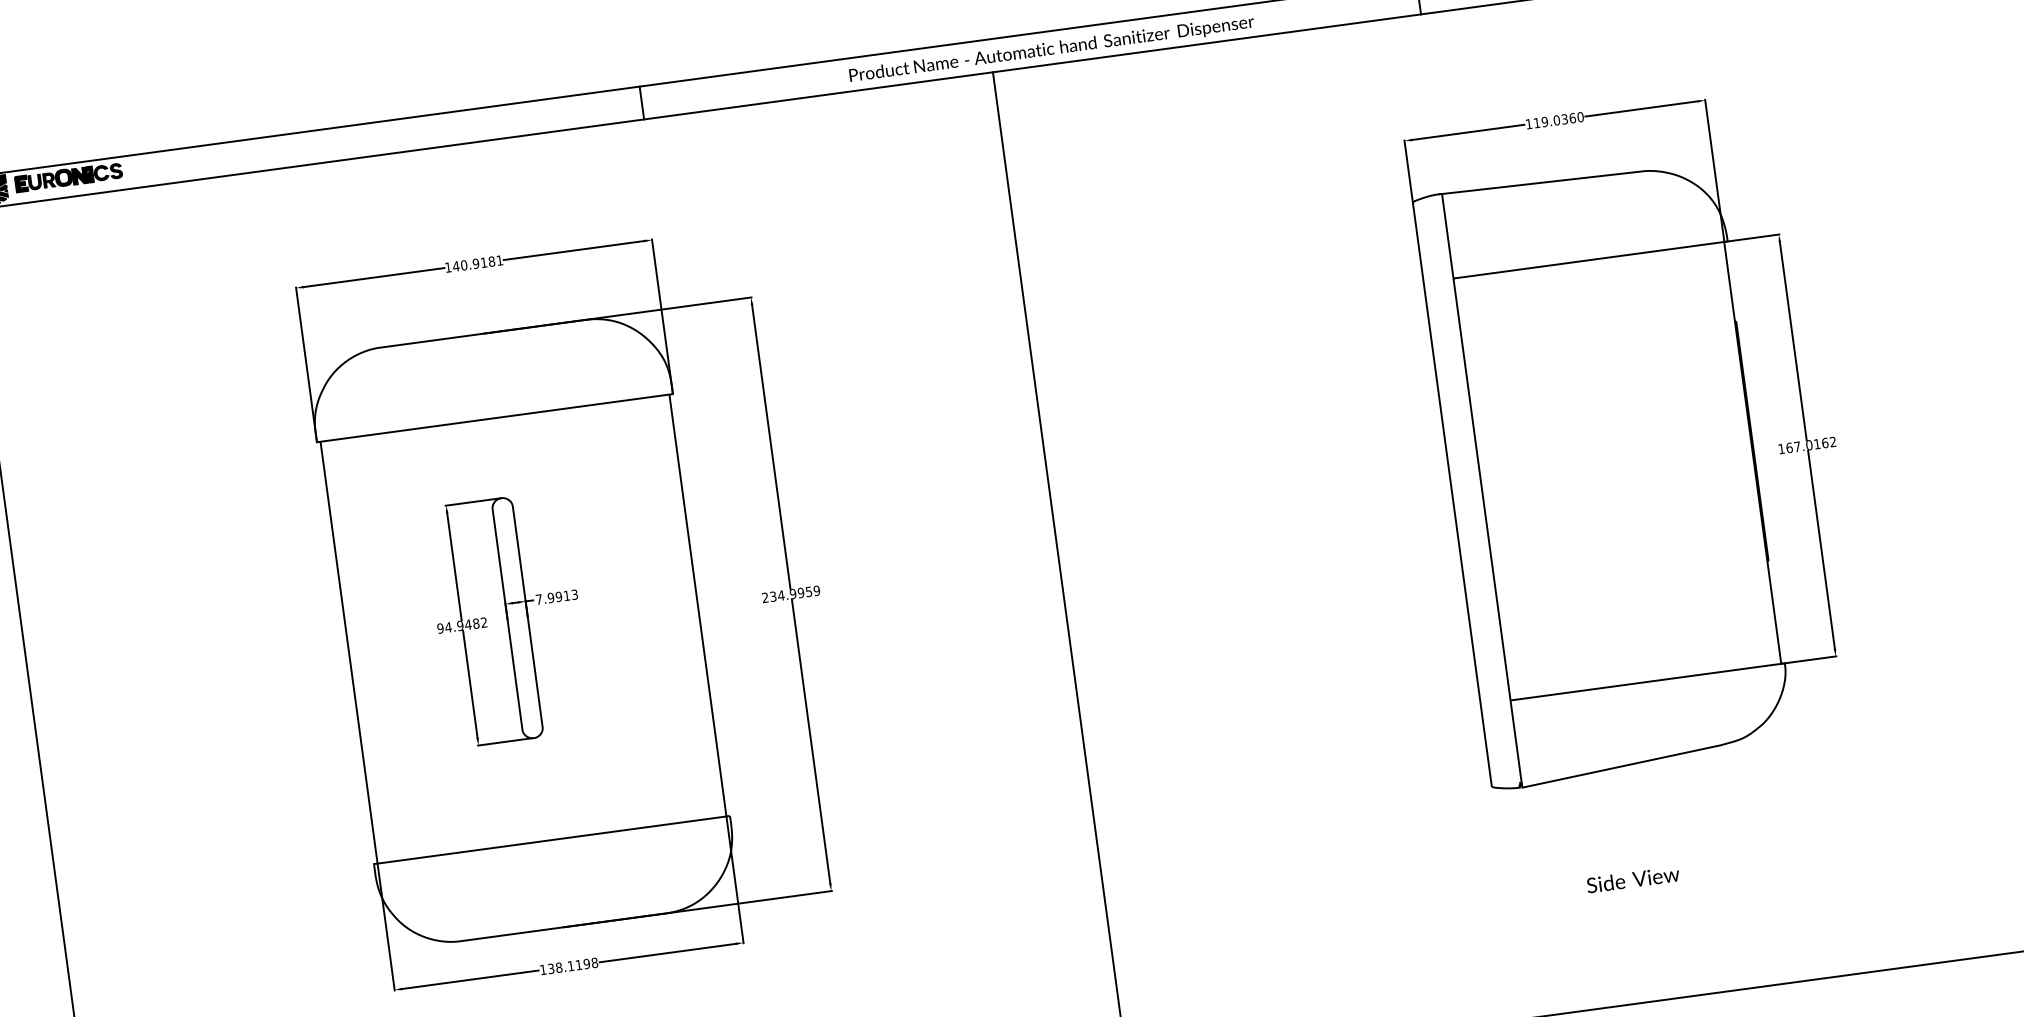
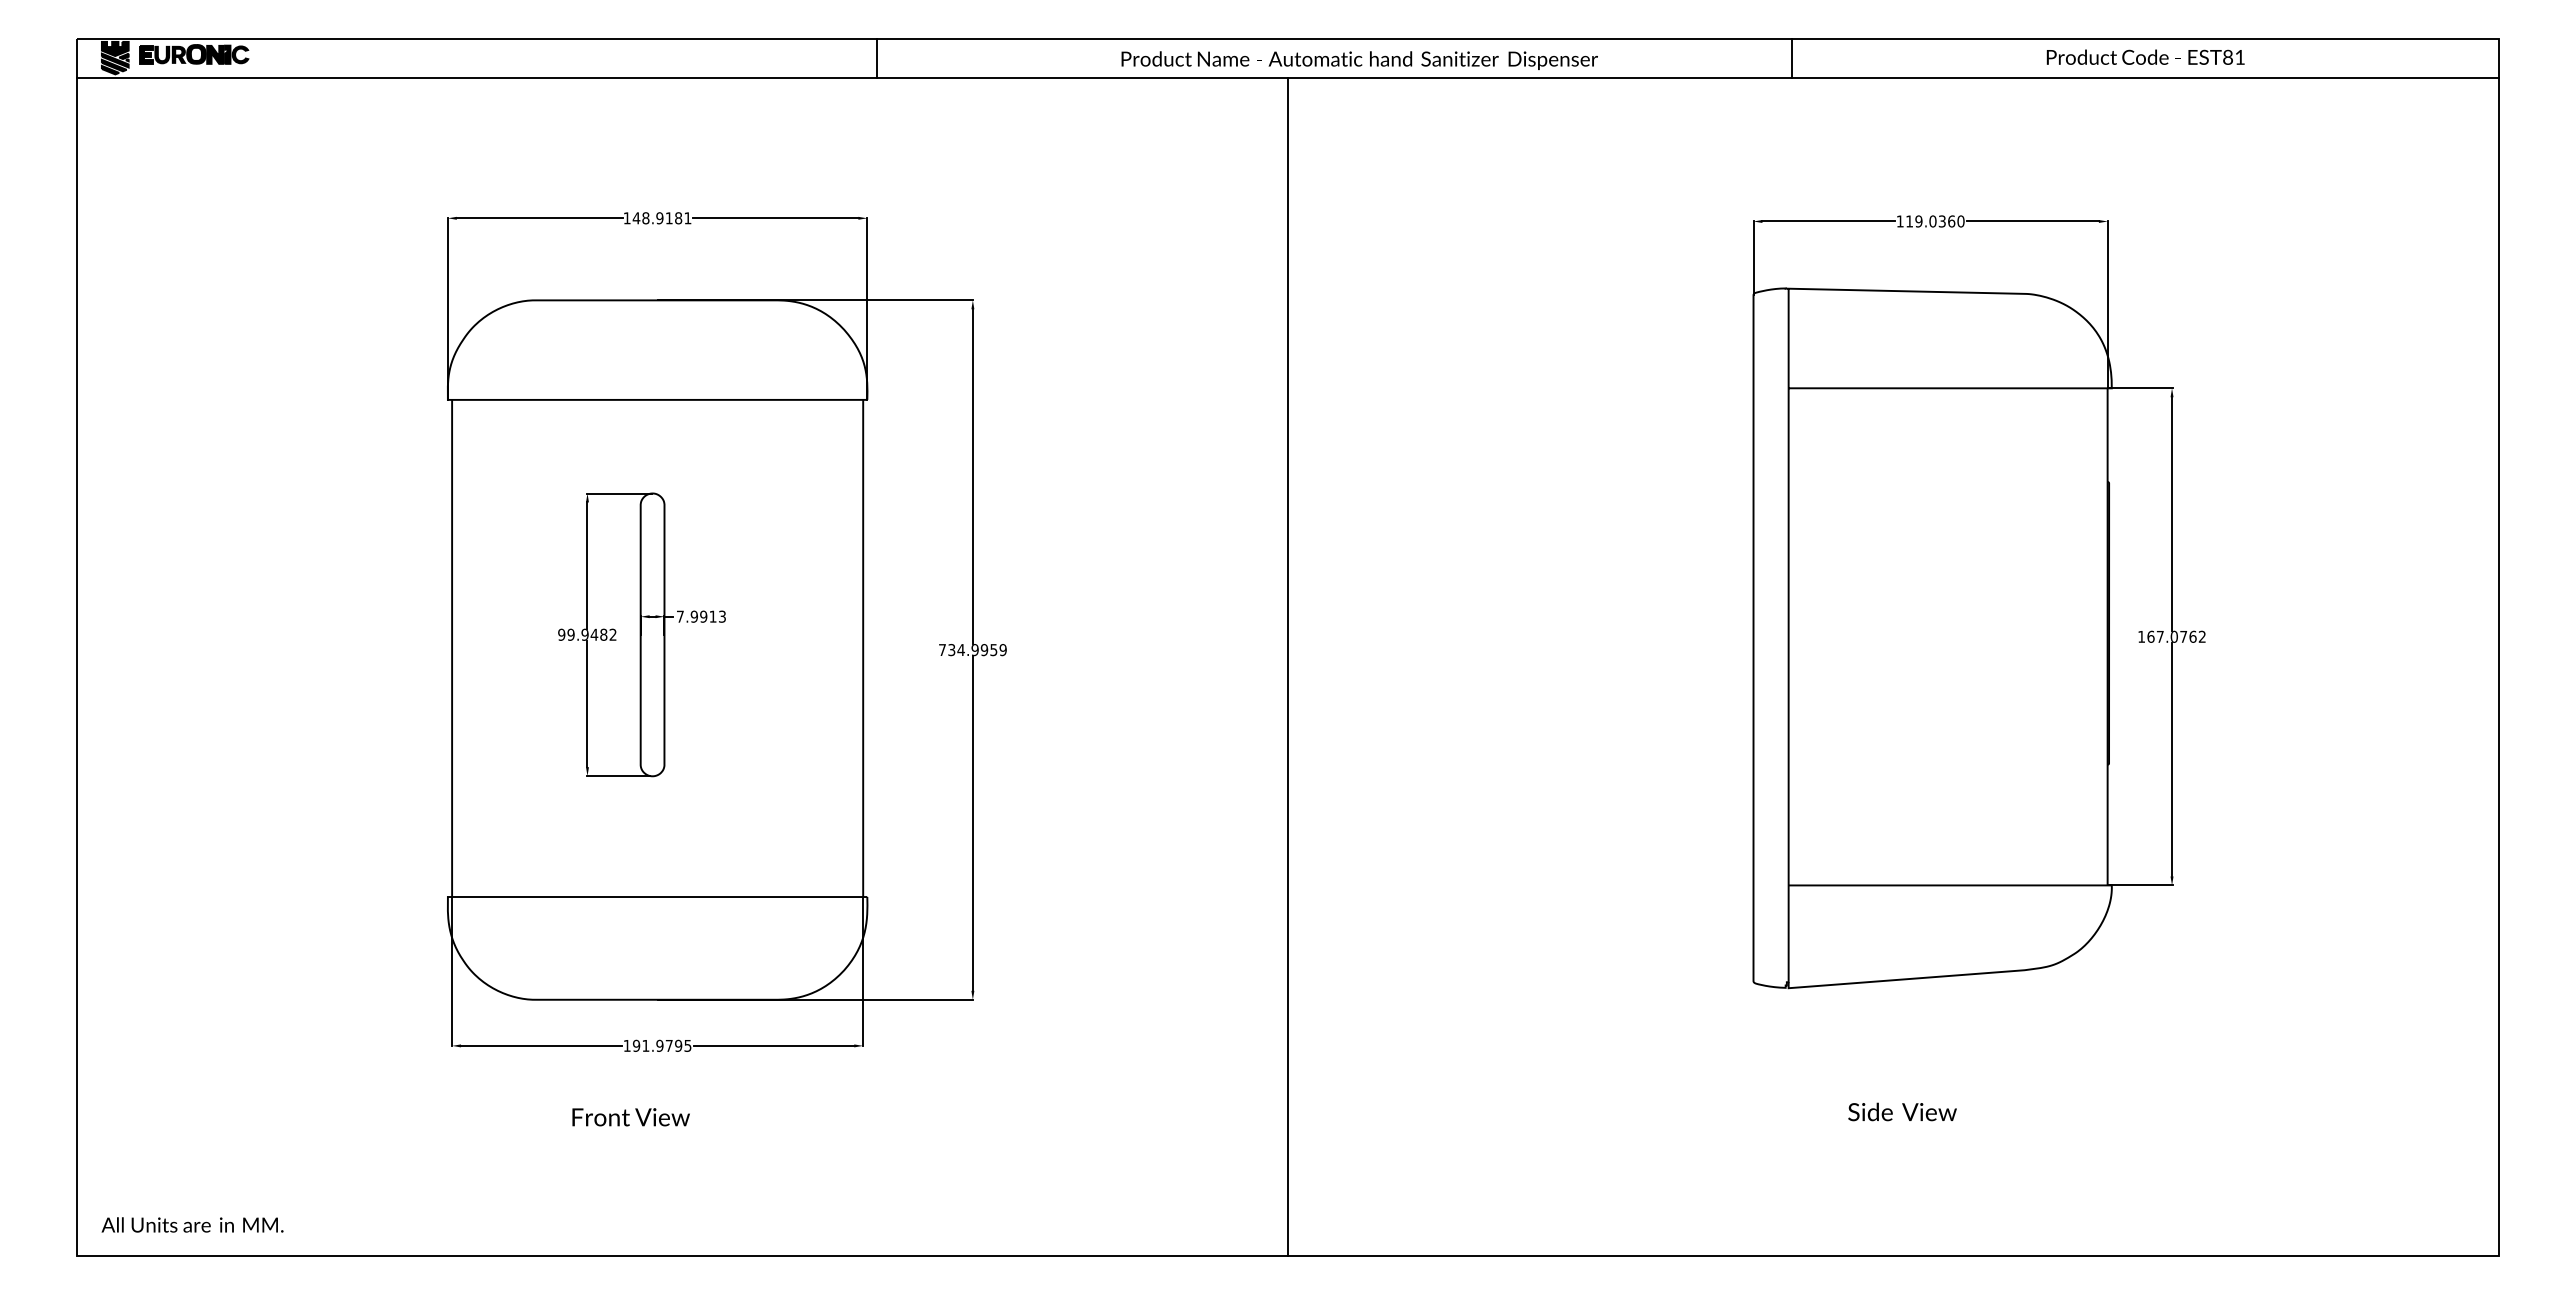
fill: (115, 170) -> (257, 54), removed
text: (463, 265) -> (645, 218), 140.9181 -> 148.9181
text: (1817, 443) -> (2183, 636), 167.0162 -> 167.0762
text: (765, 597) -> (942, 649), 234.9959 -> 734.9959
text: (447, 627) -> (570, 634), 94.9482 -> 99.9482
text: (572, 965) -> (661, 1045), 138.1198 -> 191.9795

